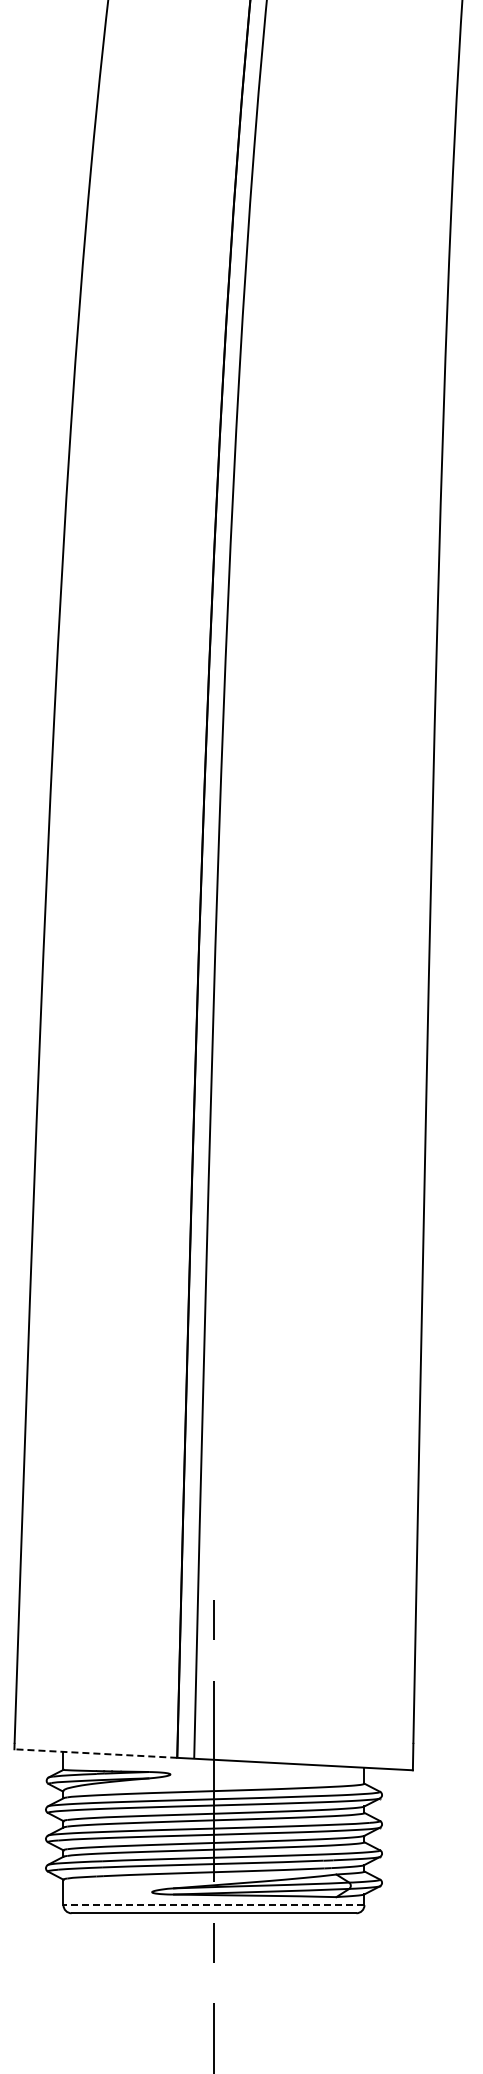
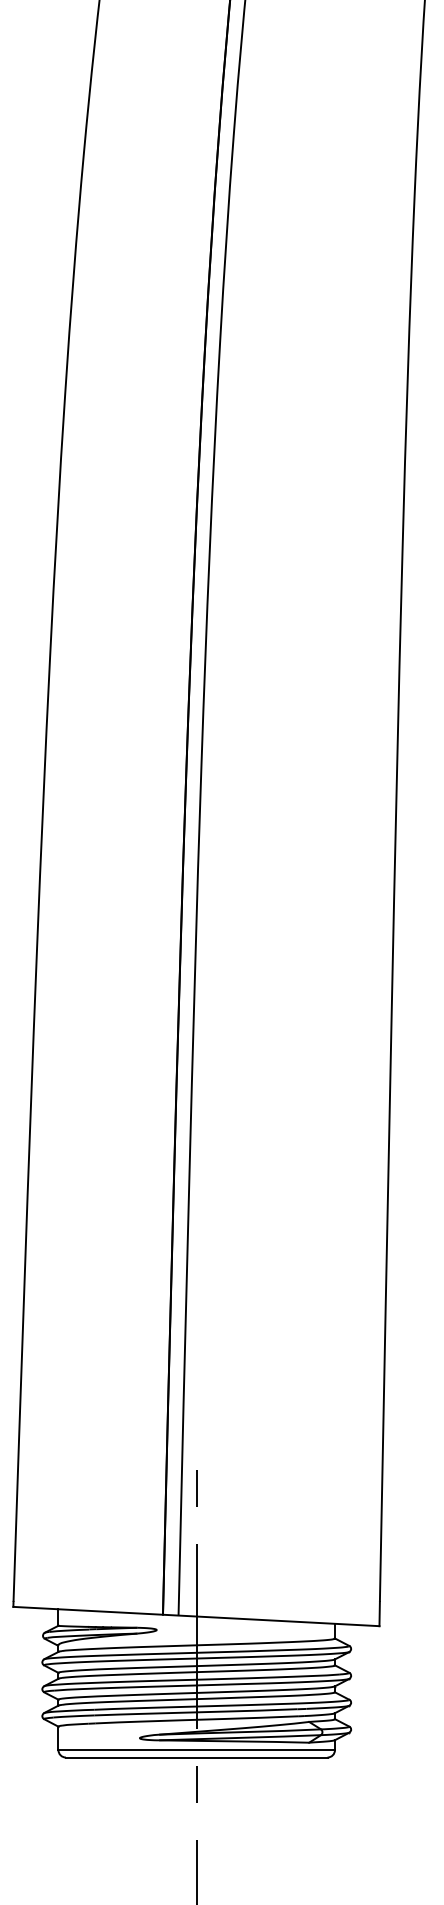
line: (95, 1753) -> (87, 1610), dashed -> solid
line: (213, 1905) -> (196, 1750), dashed -> solid

